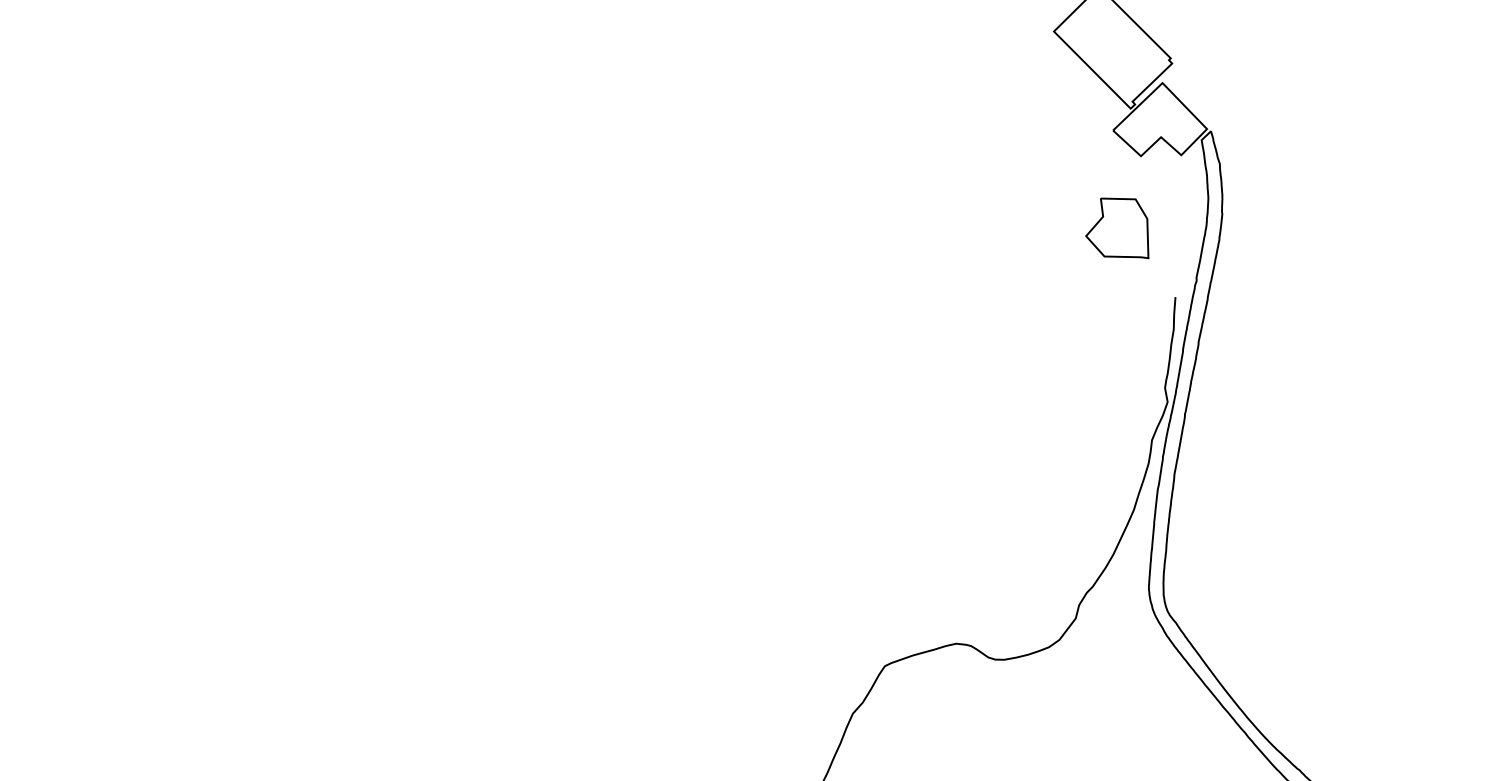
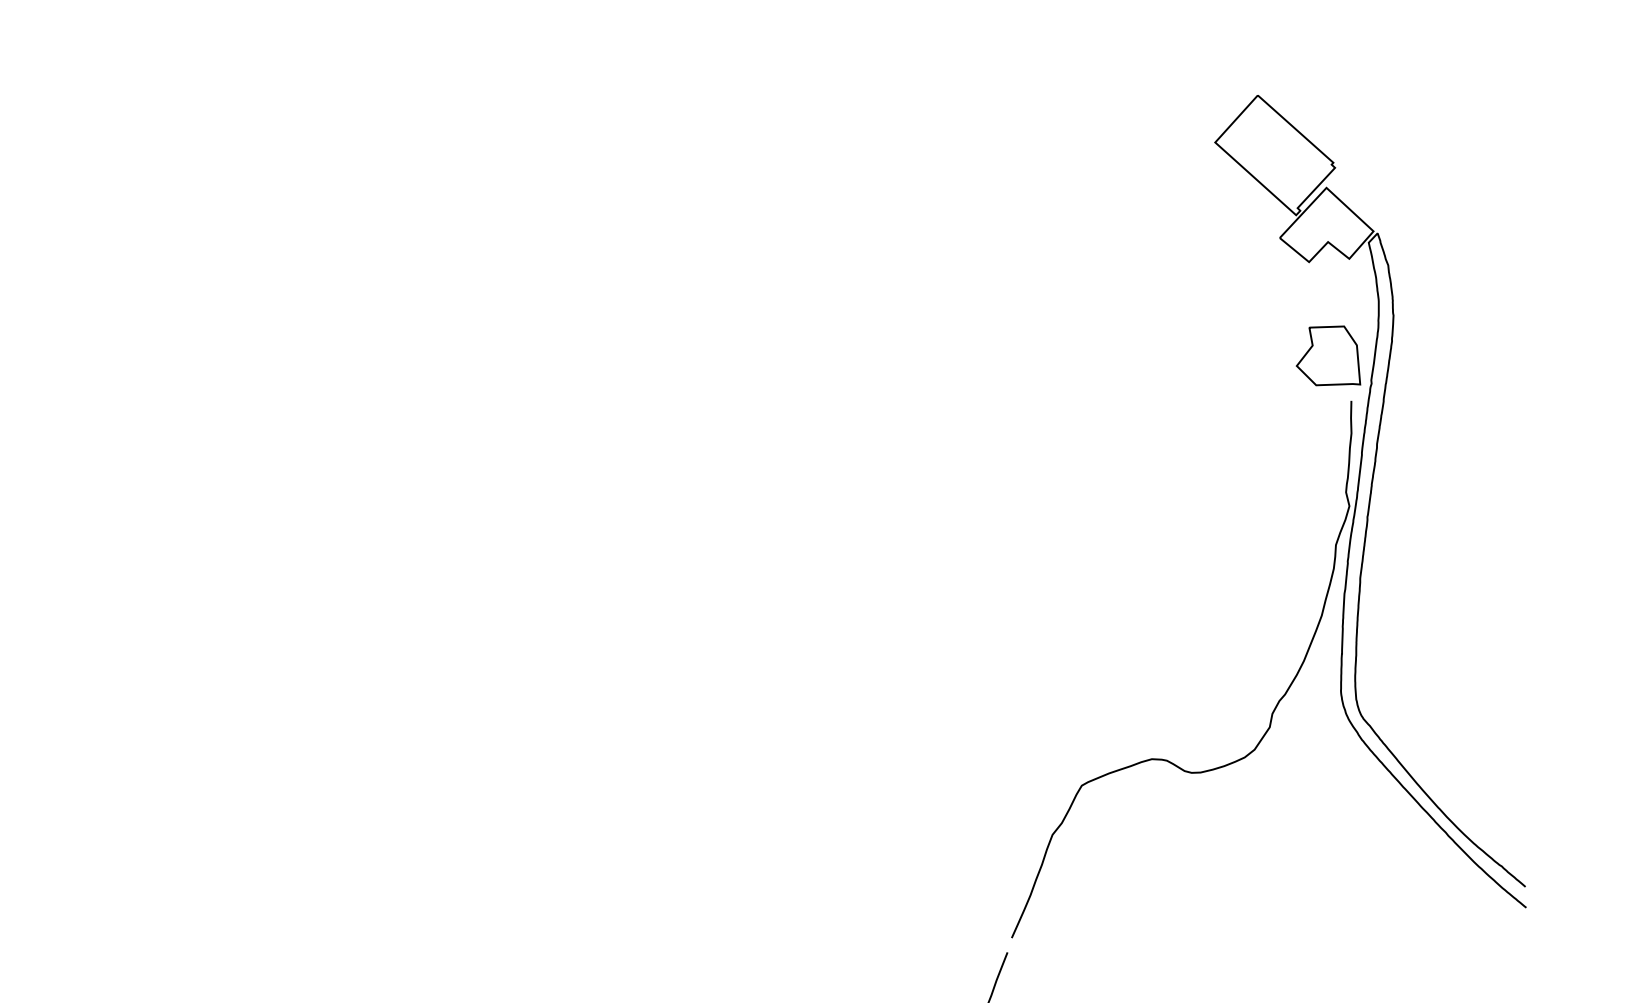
part: (1118, 227) -> (1328, 355), moved

